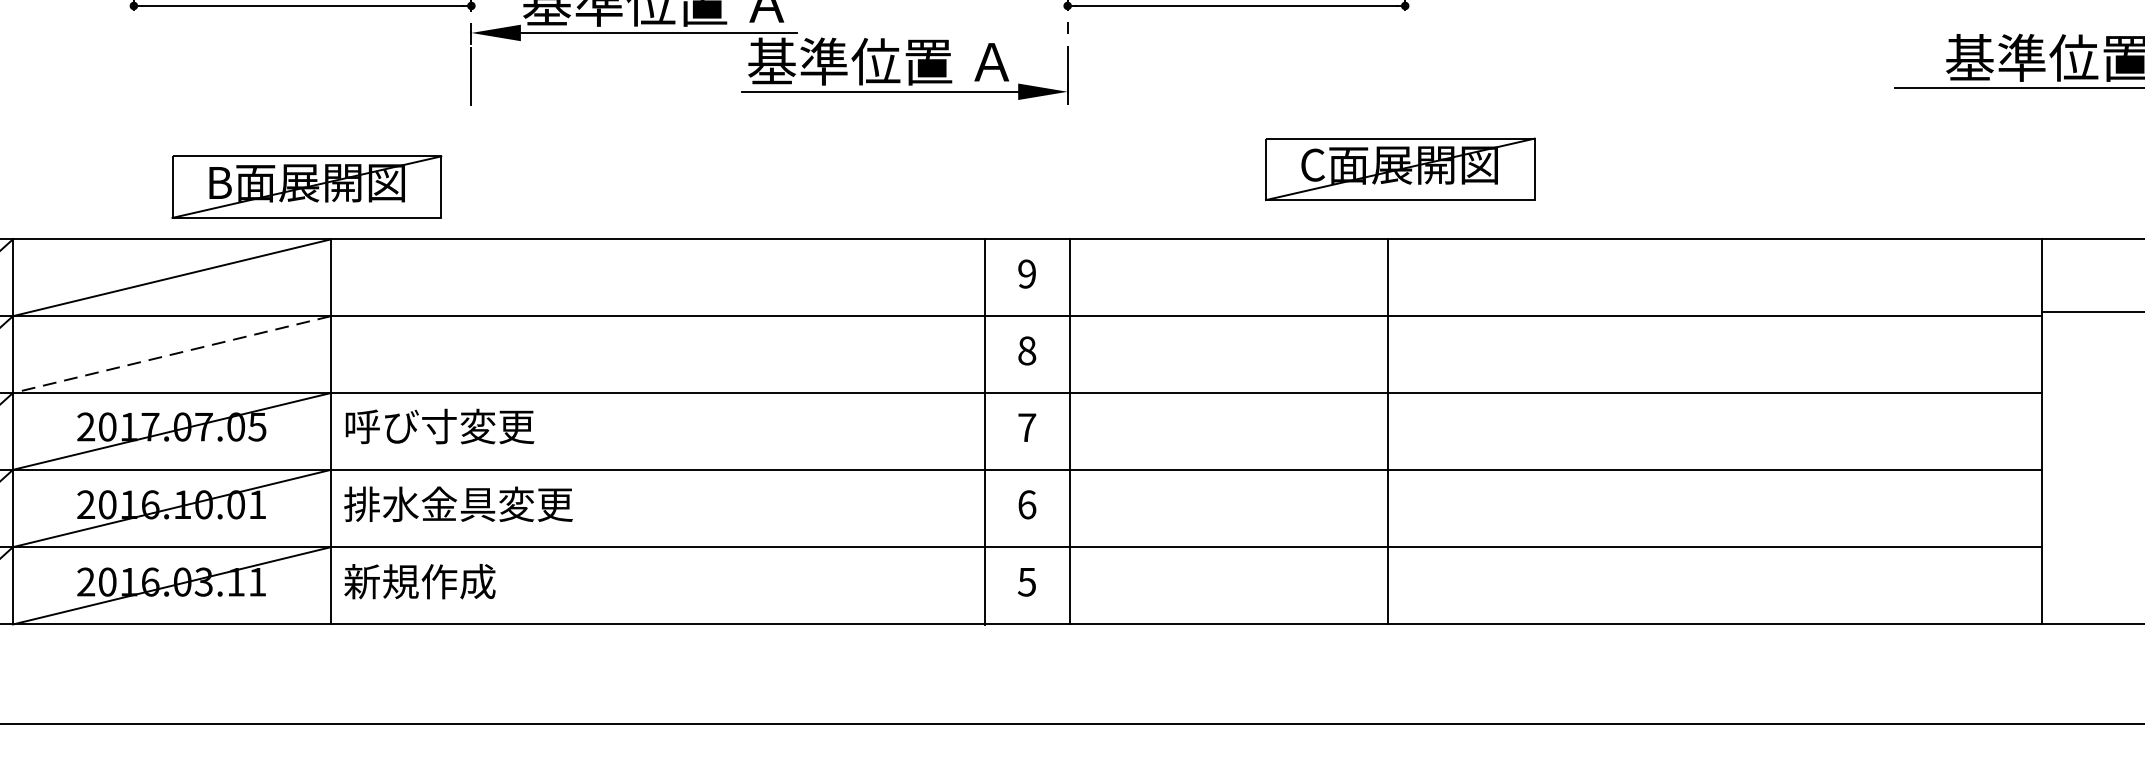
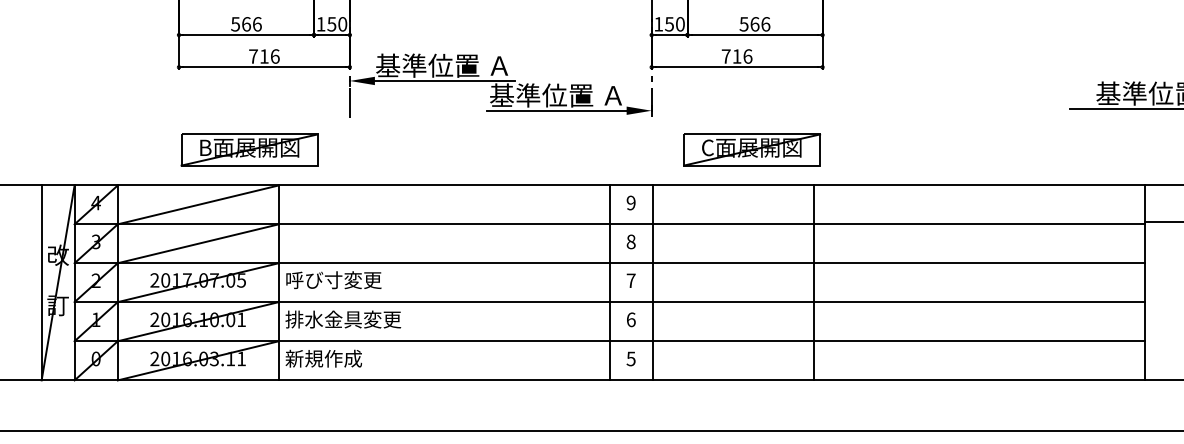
part: (1399, 168) -> (751, 149), moved
part: (306, 186) -> (249, 149), moved
line: (172, 354) -> (198, 243), dashed -> solid

